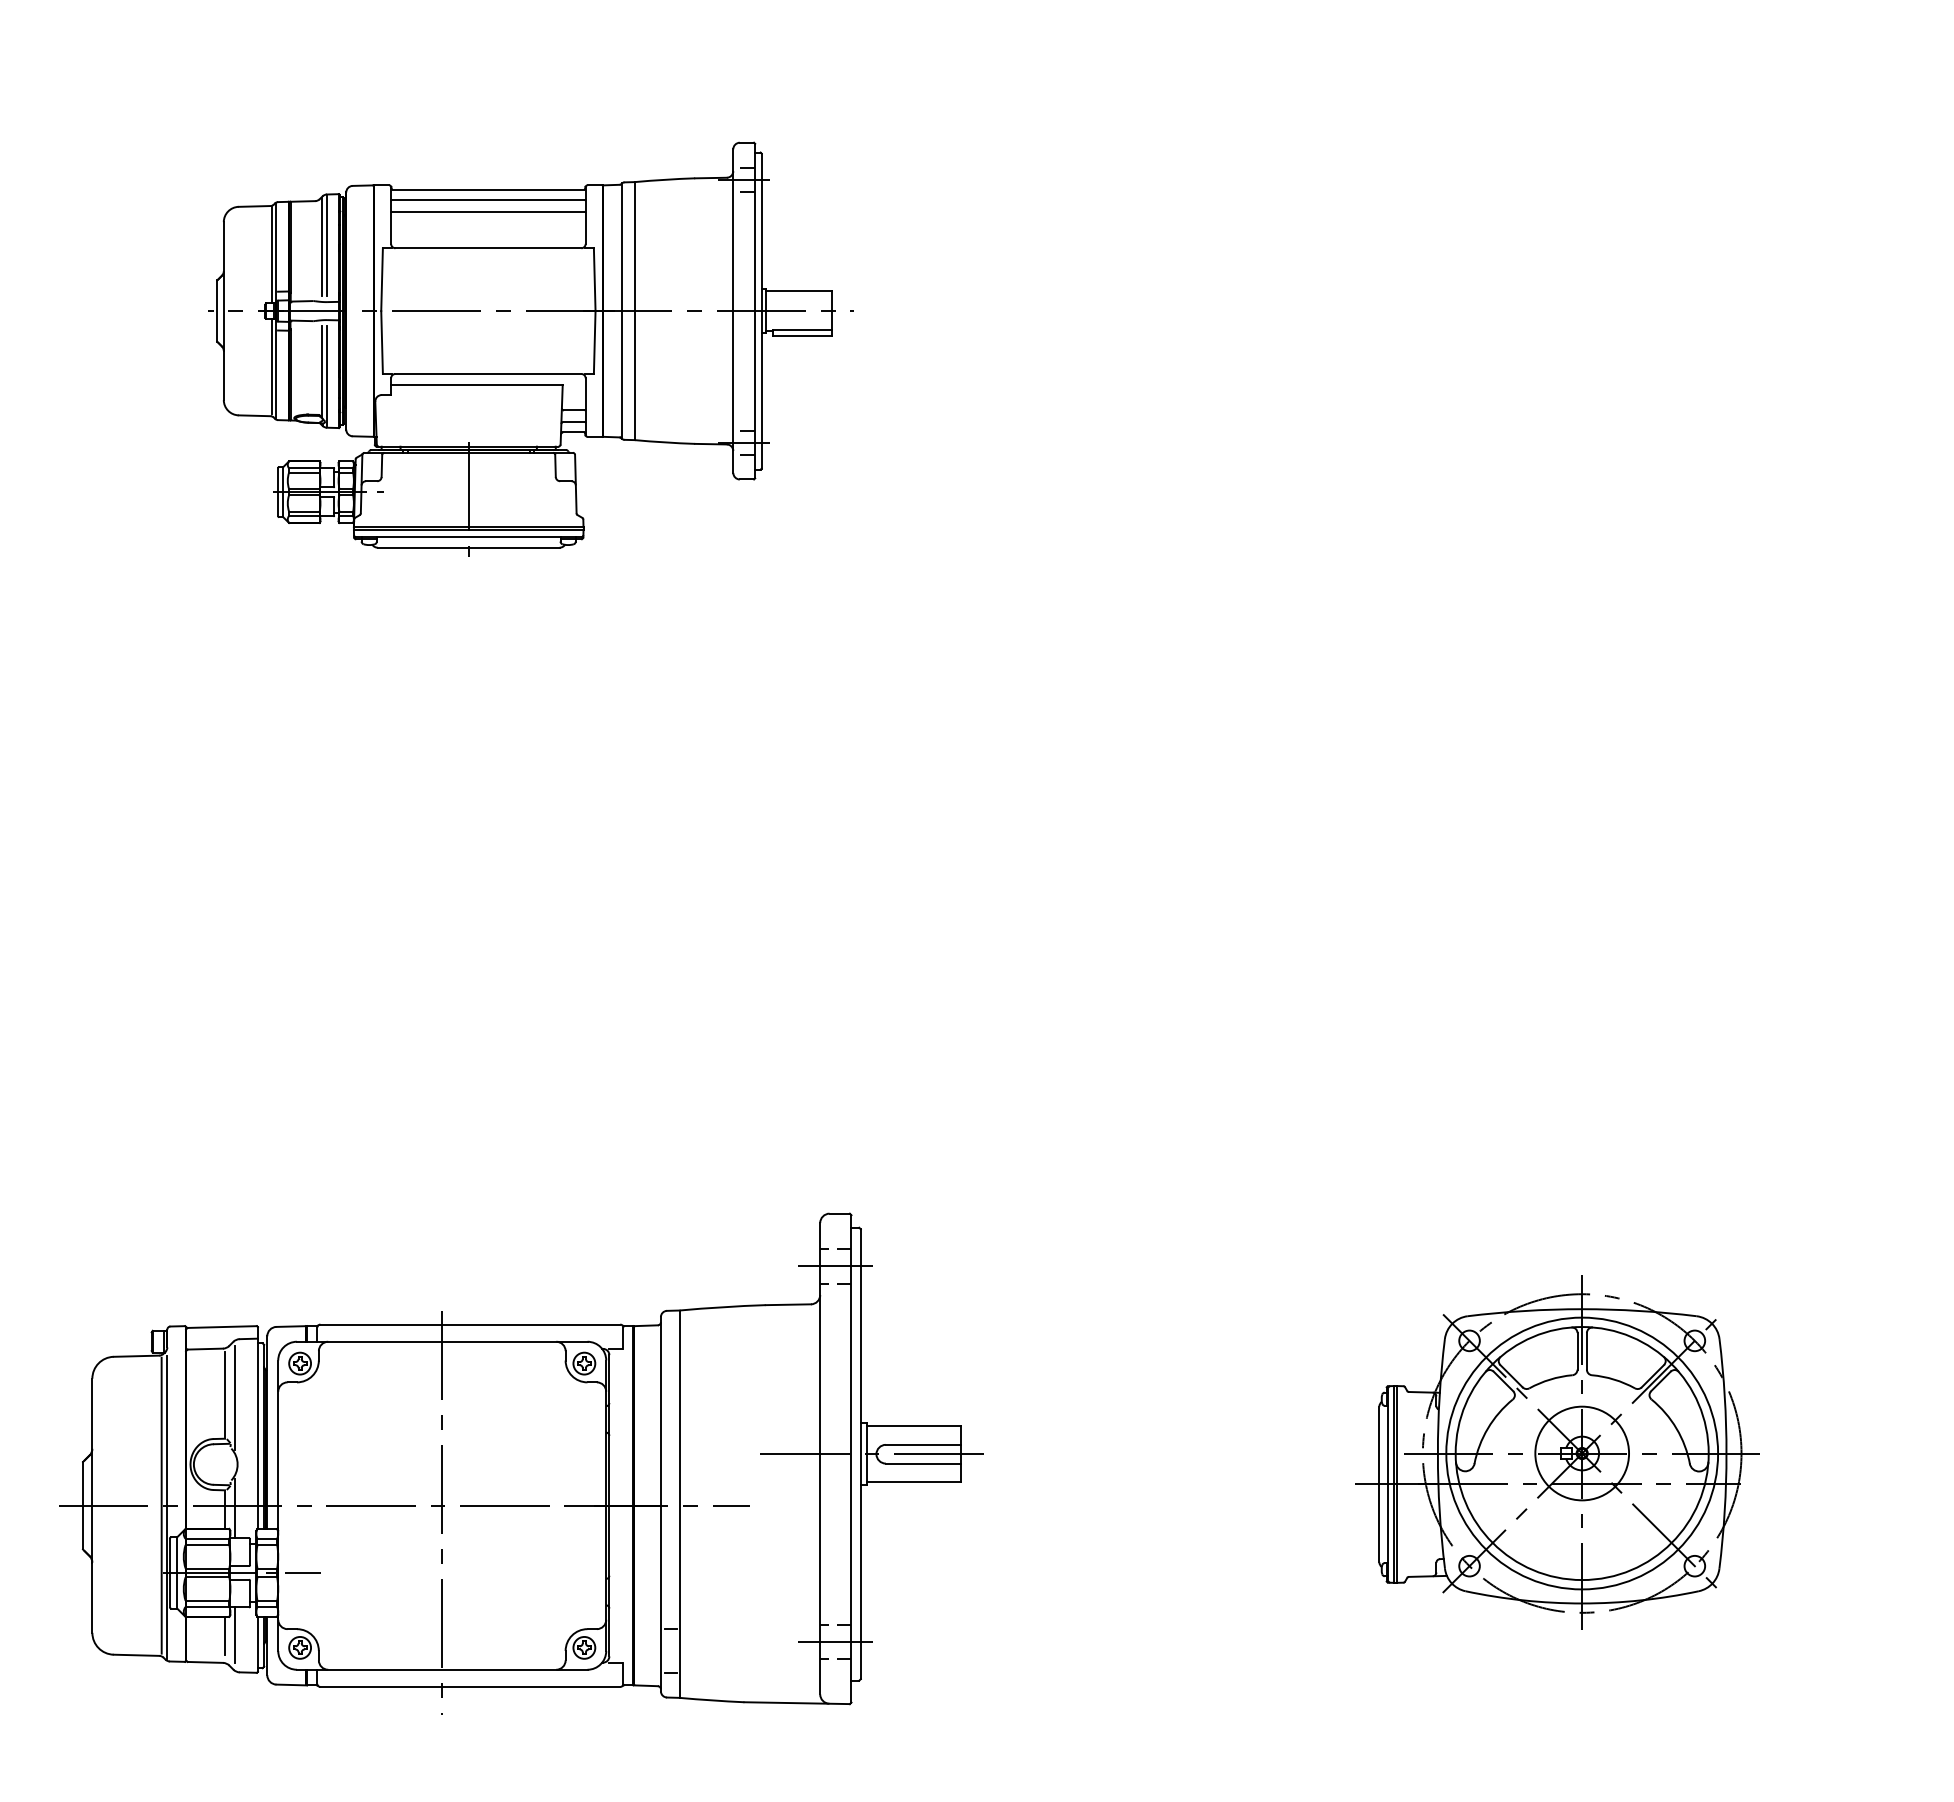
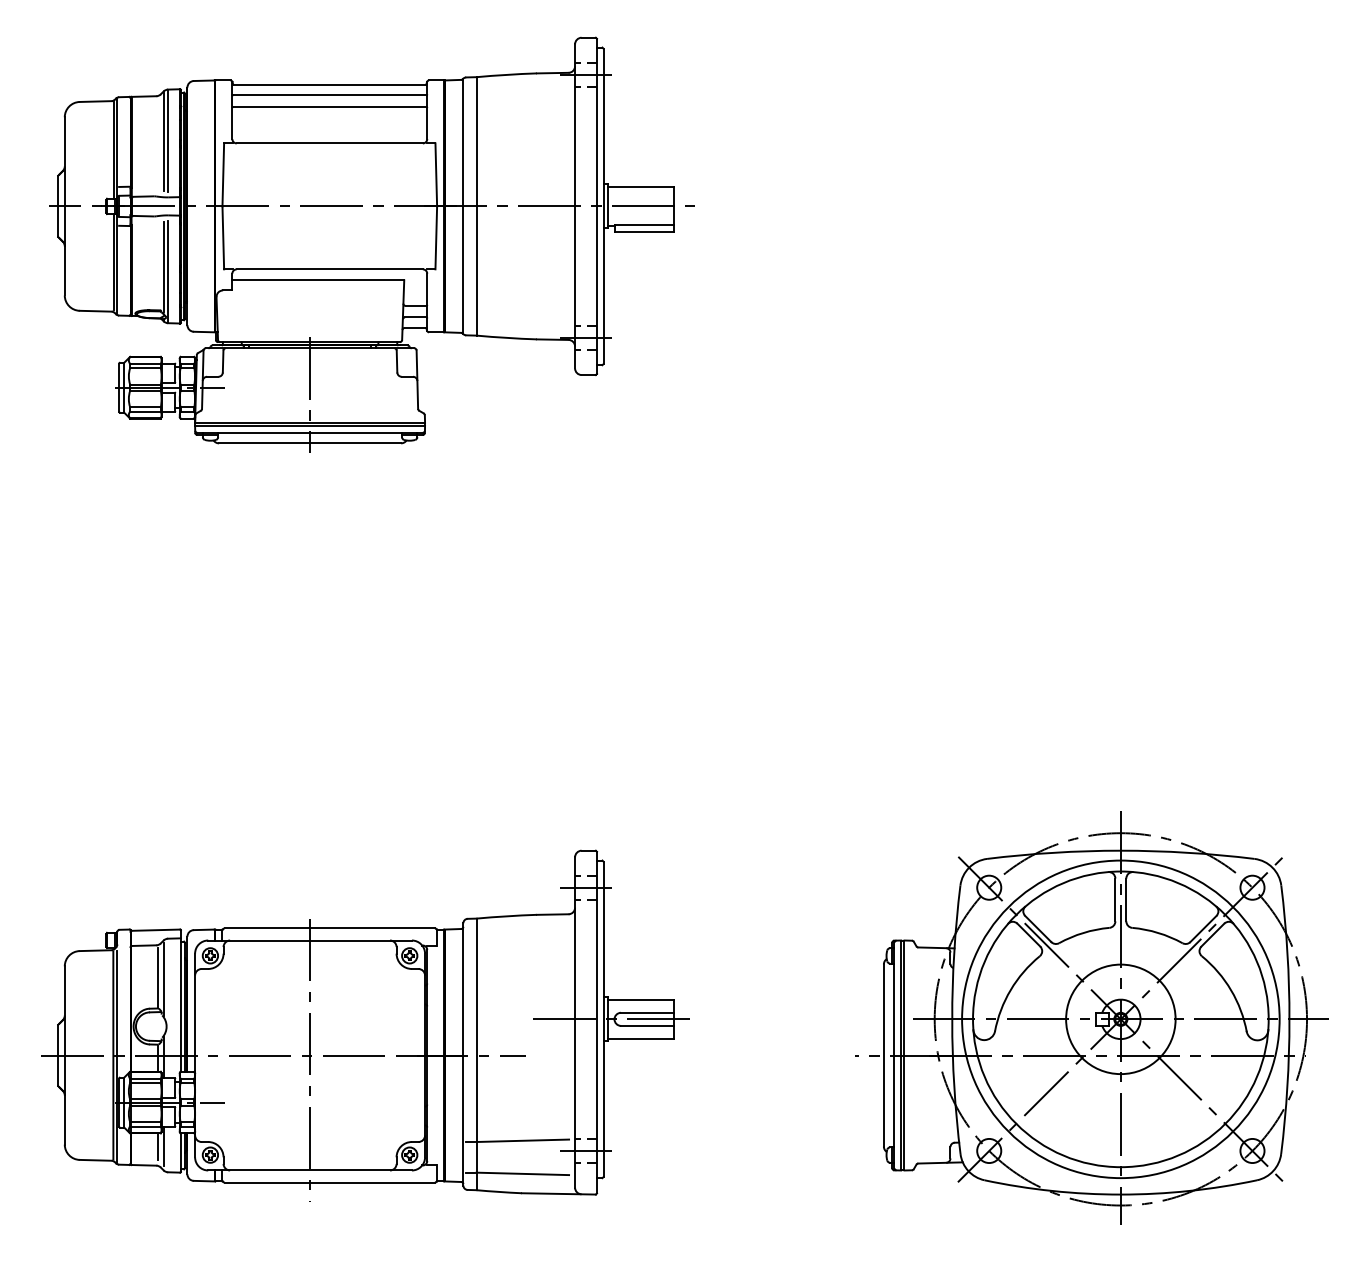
part: (530, 349) -> (371, 244), size x1.43
part: (1557, 1452) -> (1091, 1018), size x1.67
line: (745, 1627) -> (522, 1140), added
line: (745, 1674) -> (522, 1173), added

